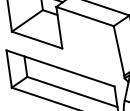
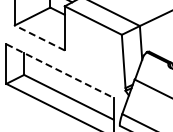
line: (36, 39) -> (39, 37), solid -> dashed
line: (61, 68) -> (60, 71), solid -> dashed

